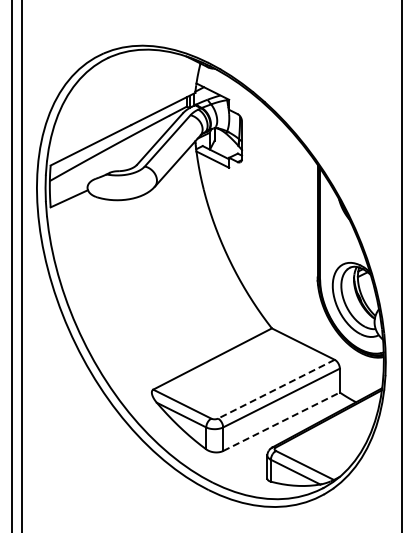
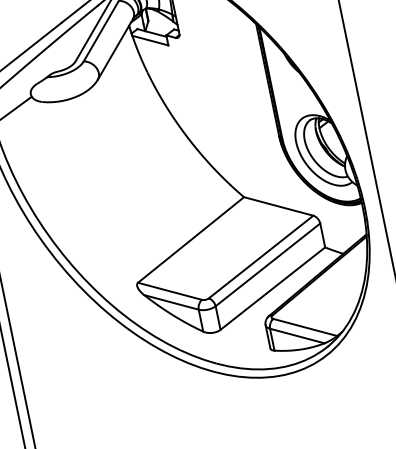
line: (275, 389) -> (260, 257), dashed -> solid
line: (281, 421) -> (272, 288), dashed -> solid

